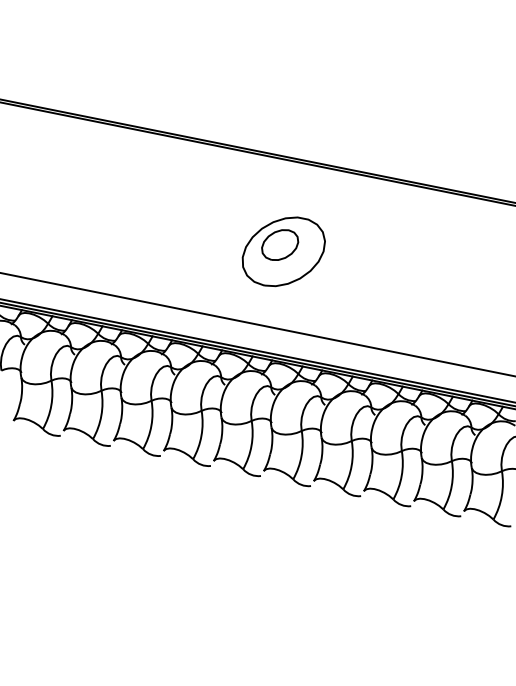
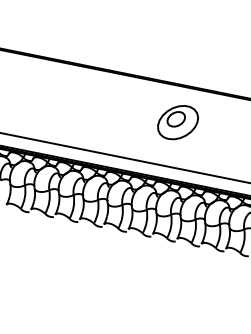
part: (282, 251) -> (177, 122), moved

